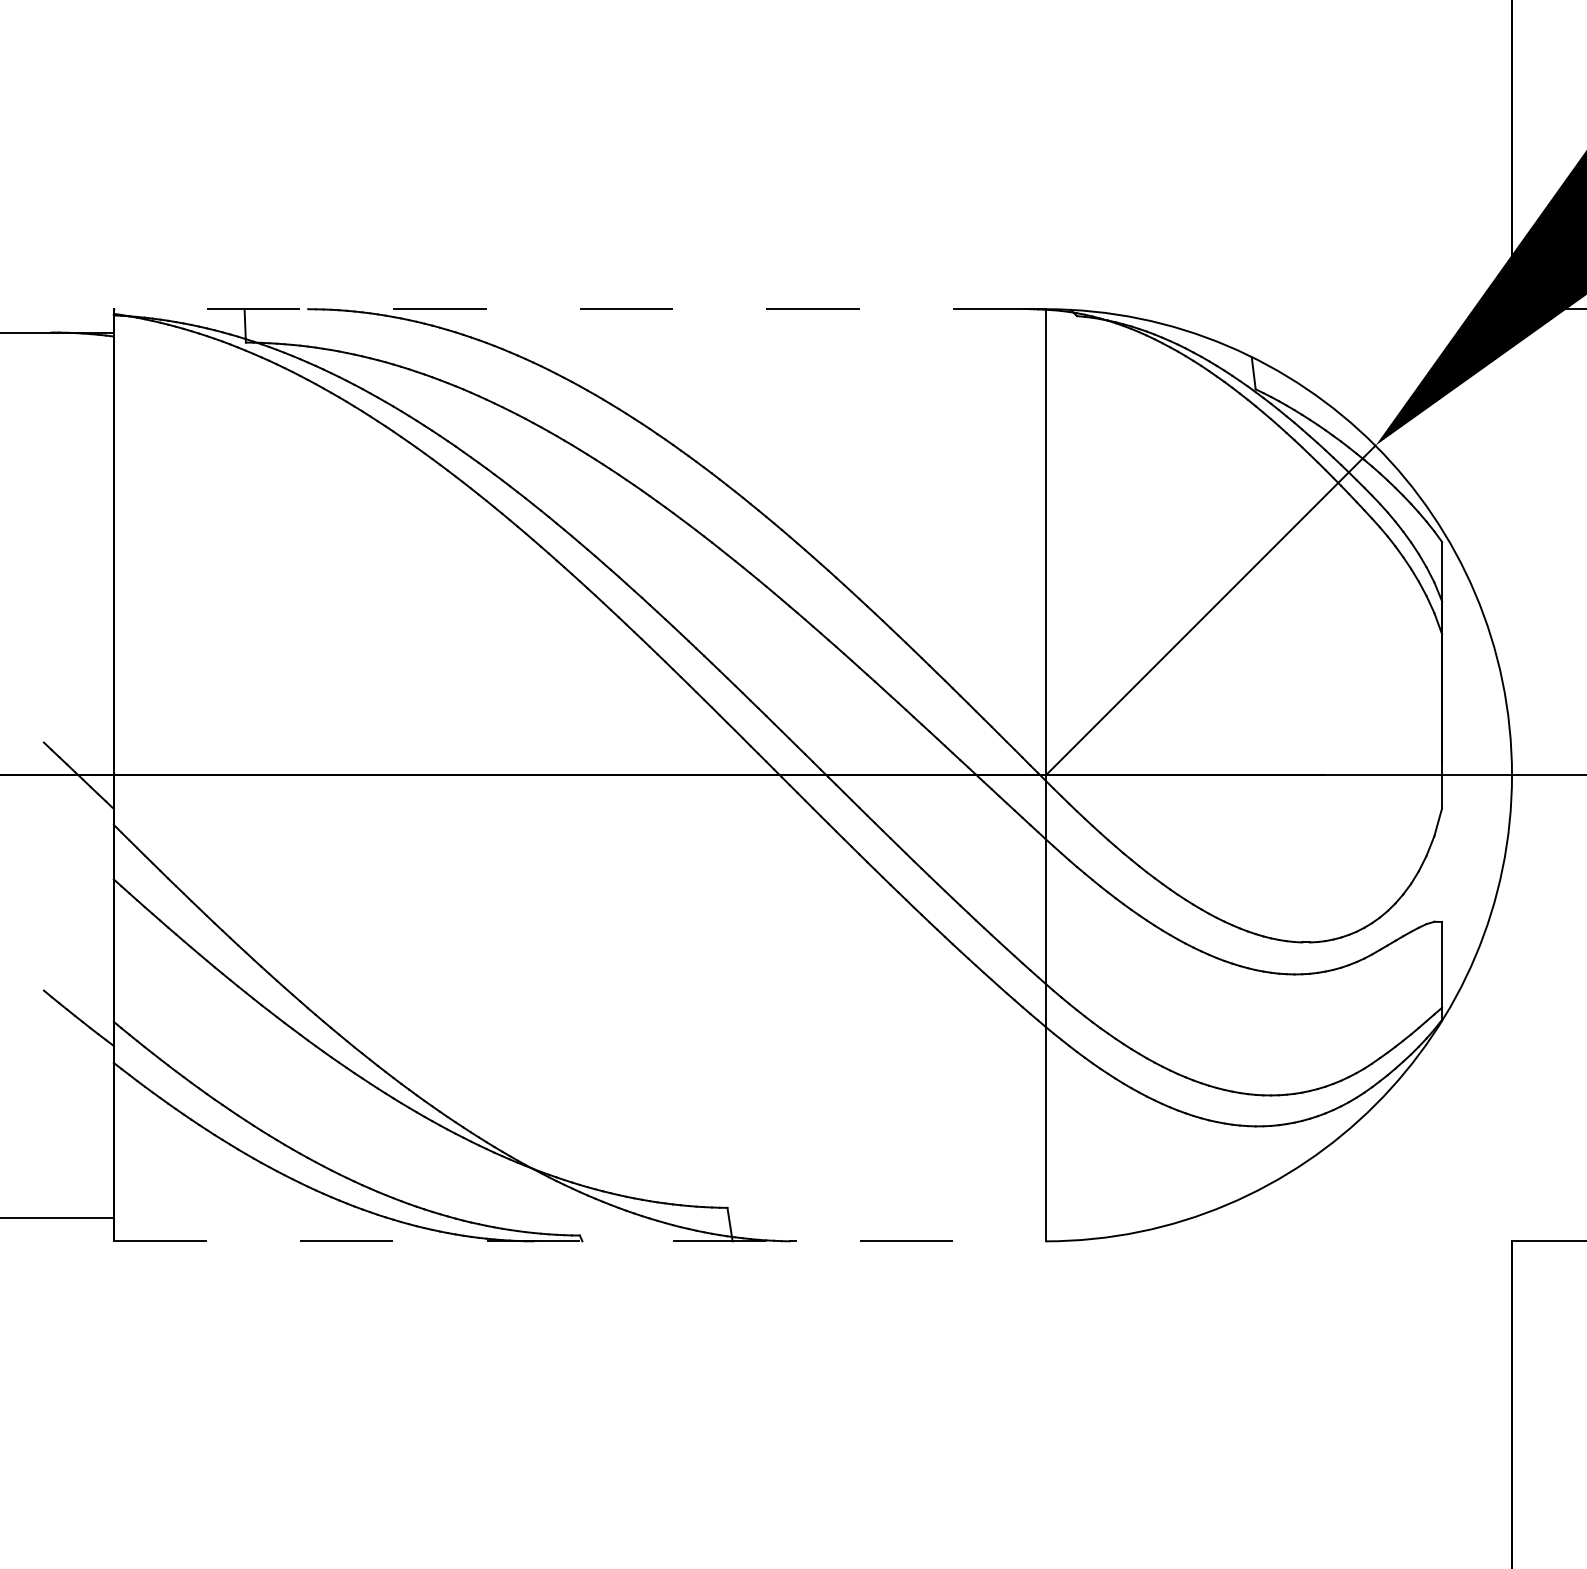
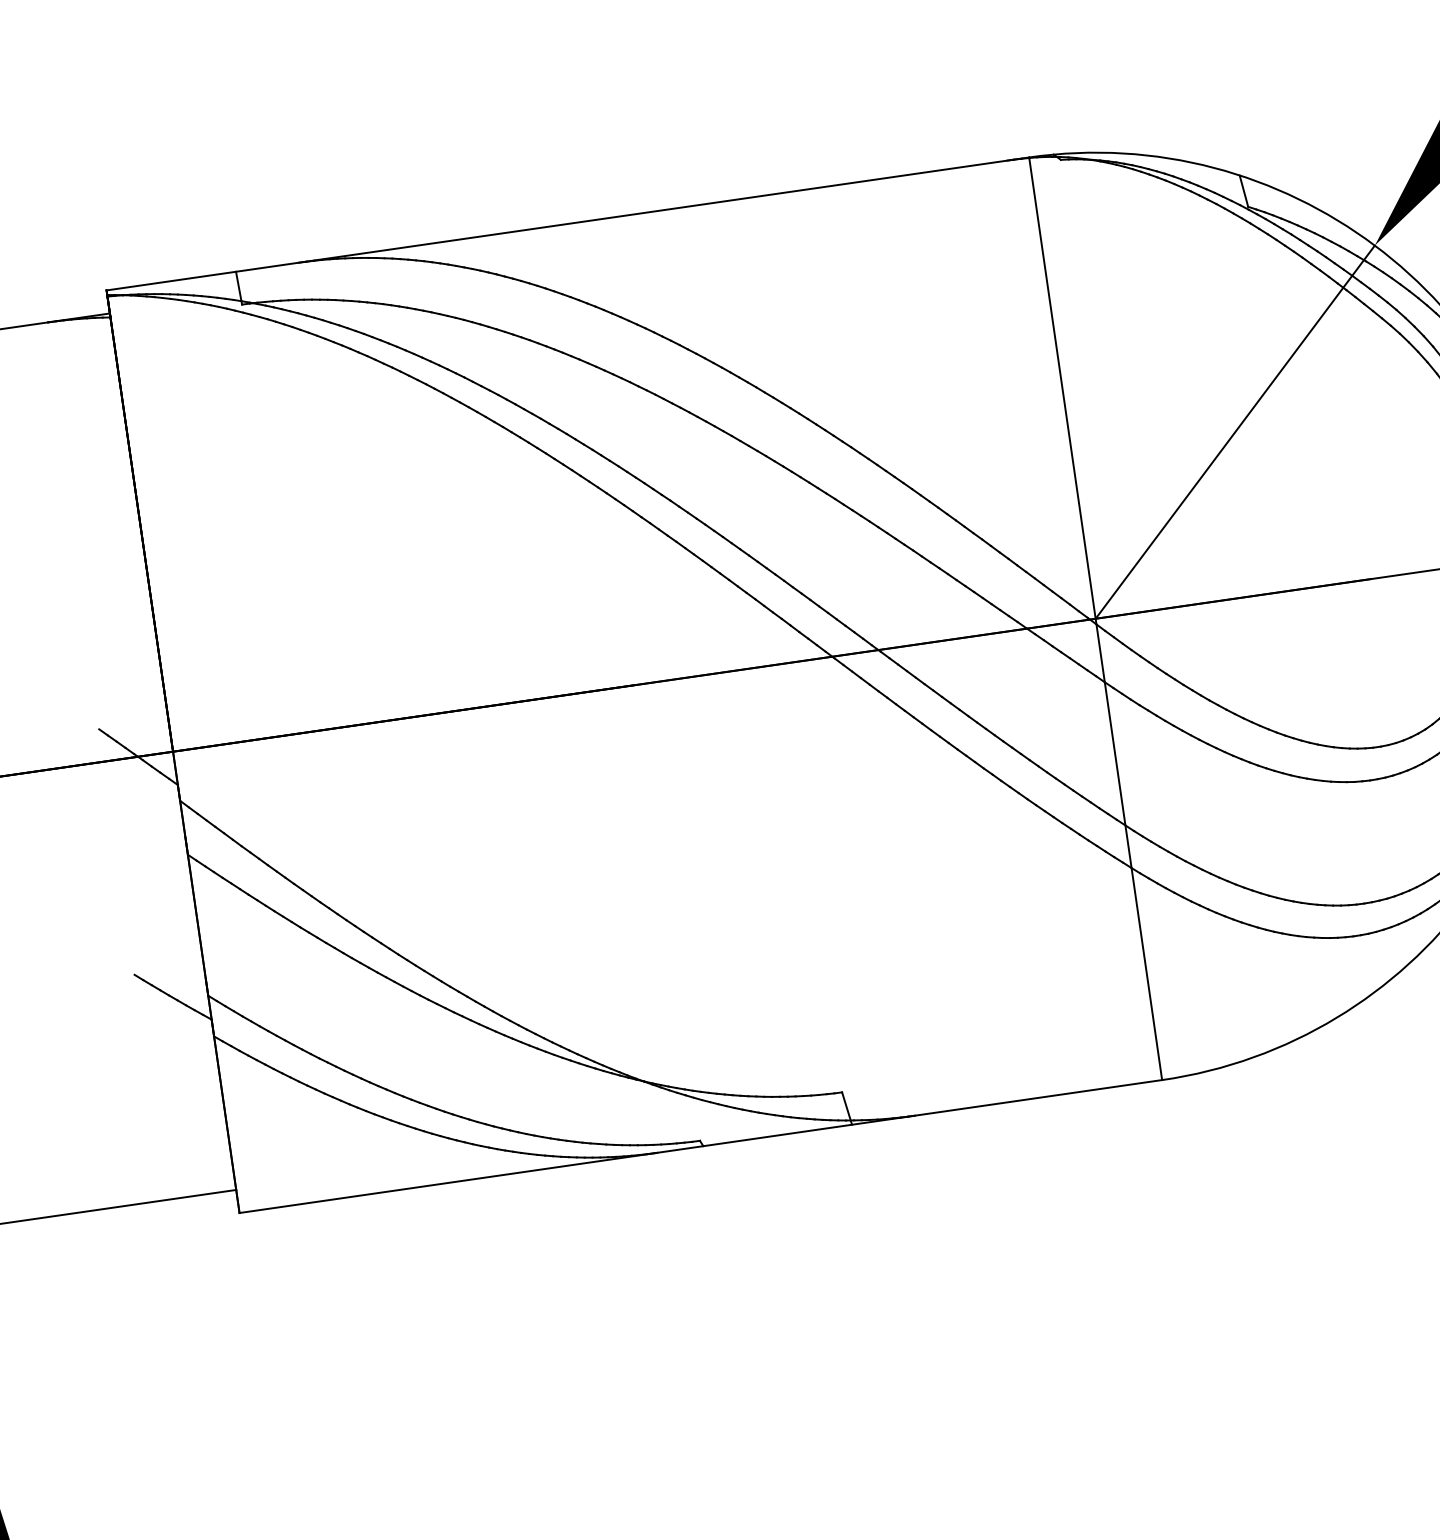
line: (579, 309) -> (567, 224), dashed -> solid
line: (580, 1241) -> (701, 1146), dashed -> solid

